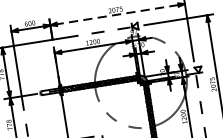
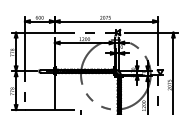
line: (117, 14) -> (106, 21), dashed -> solid

